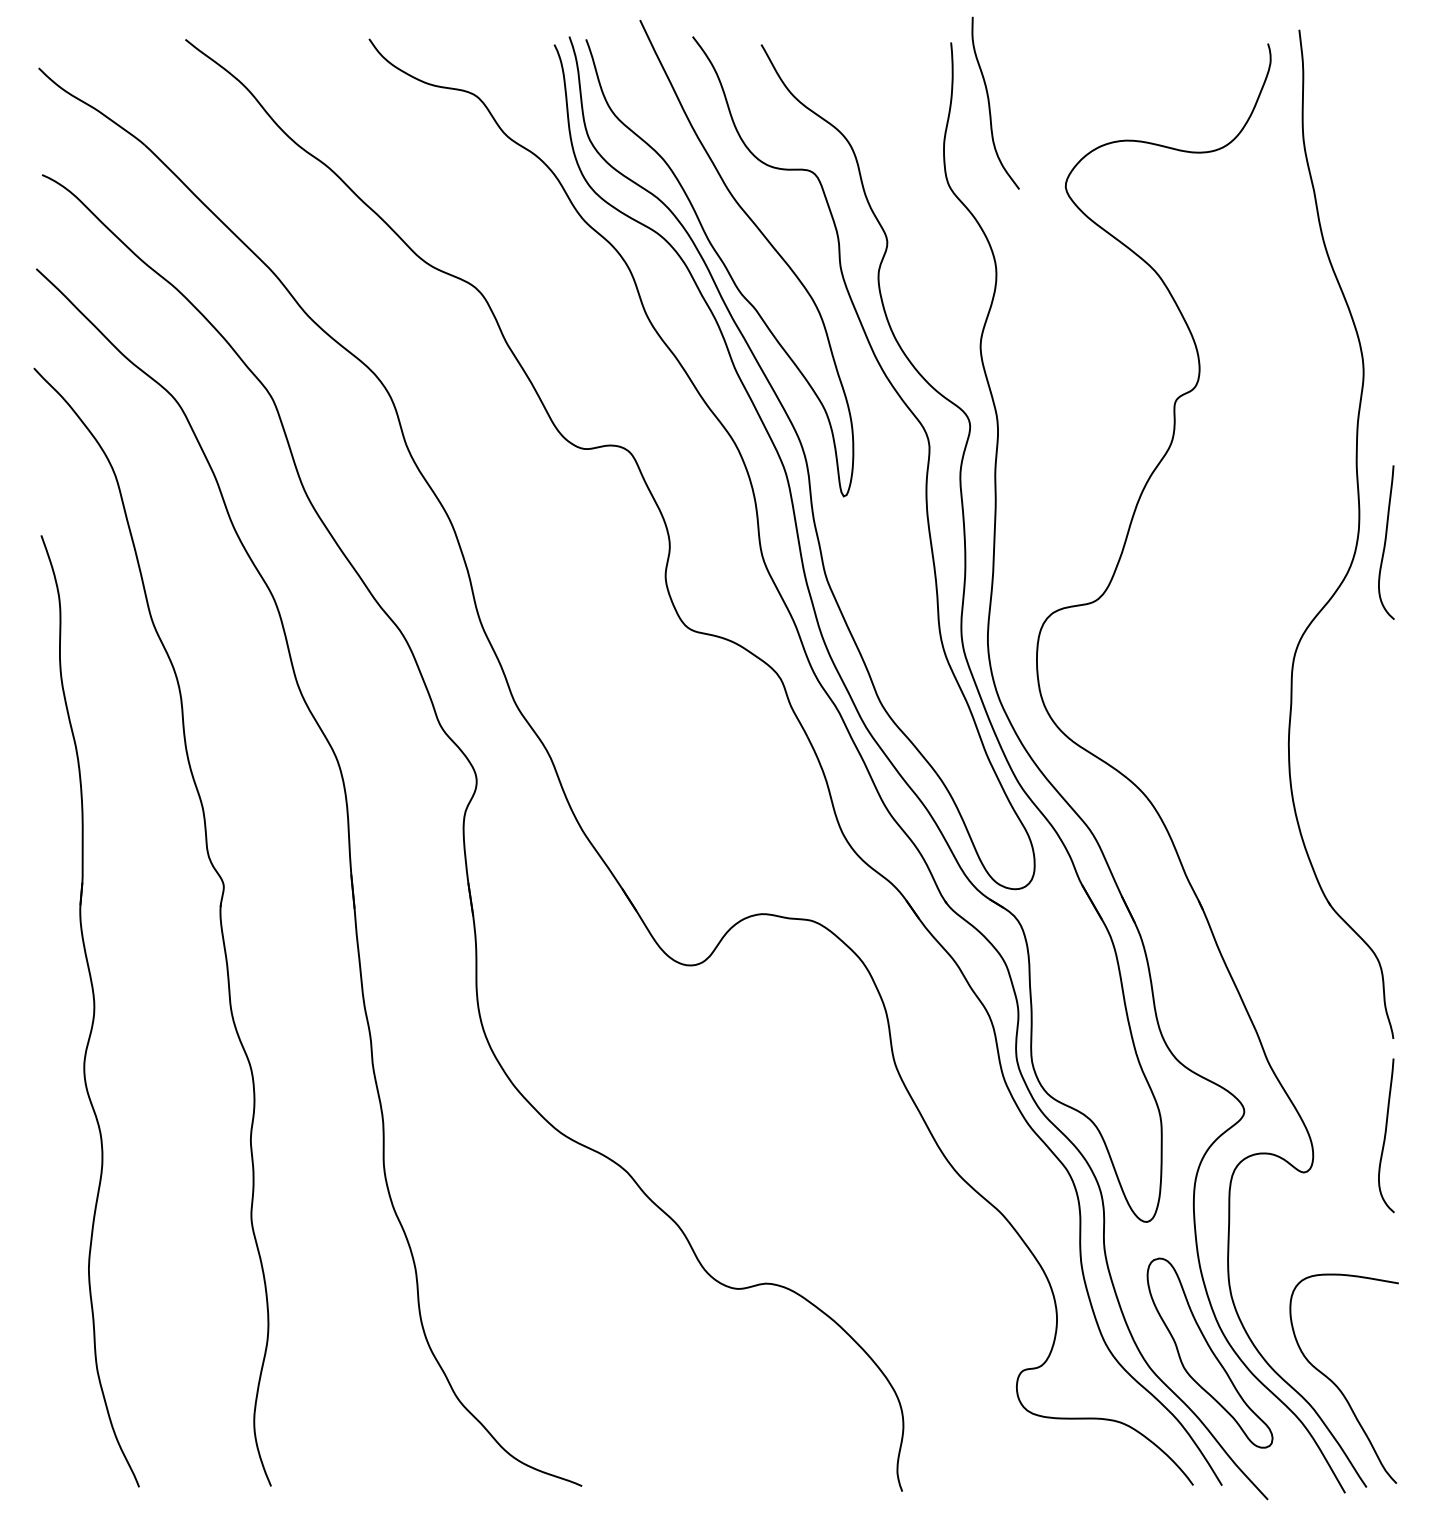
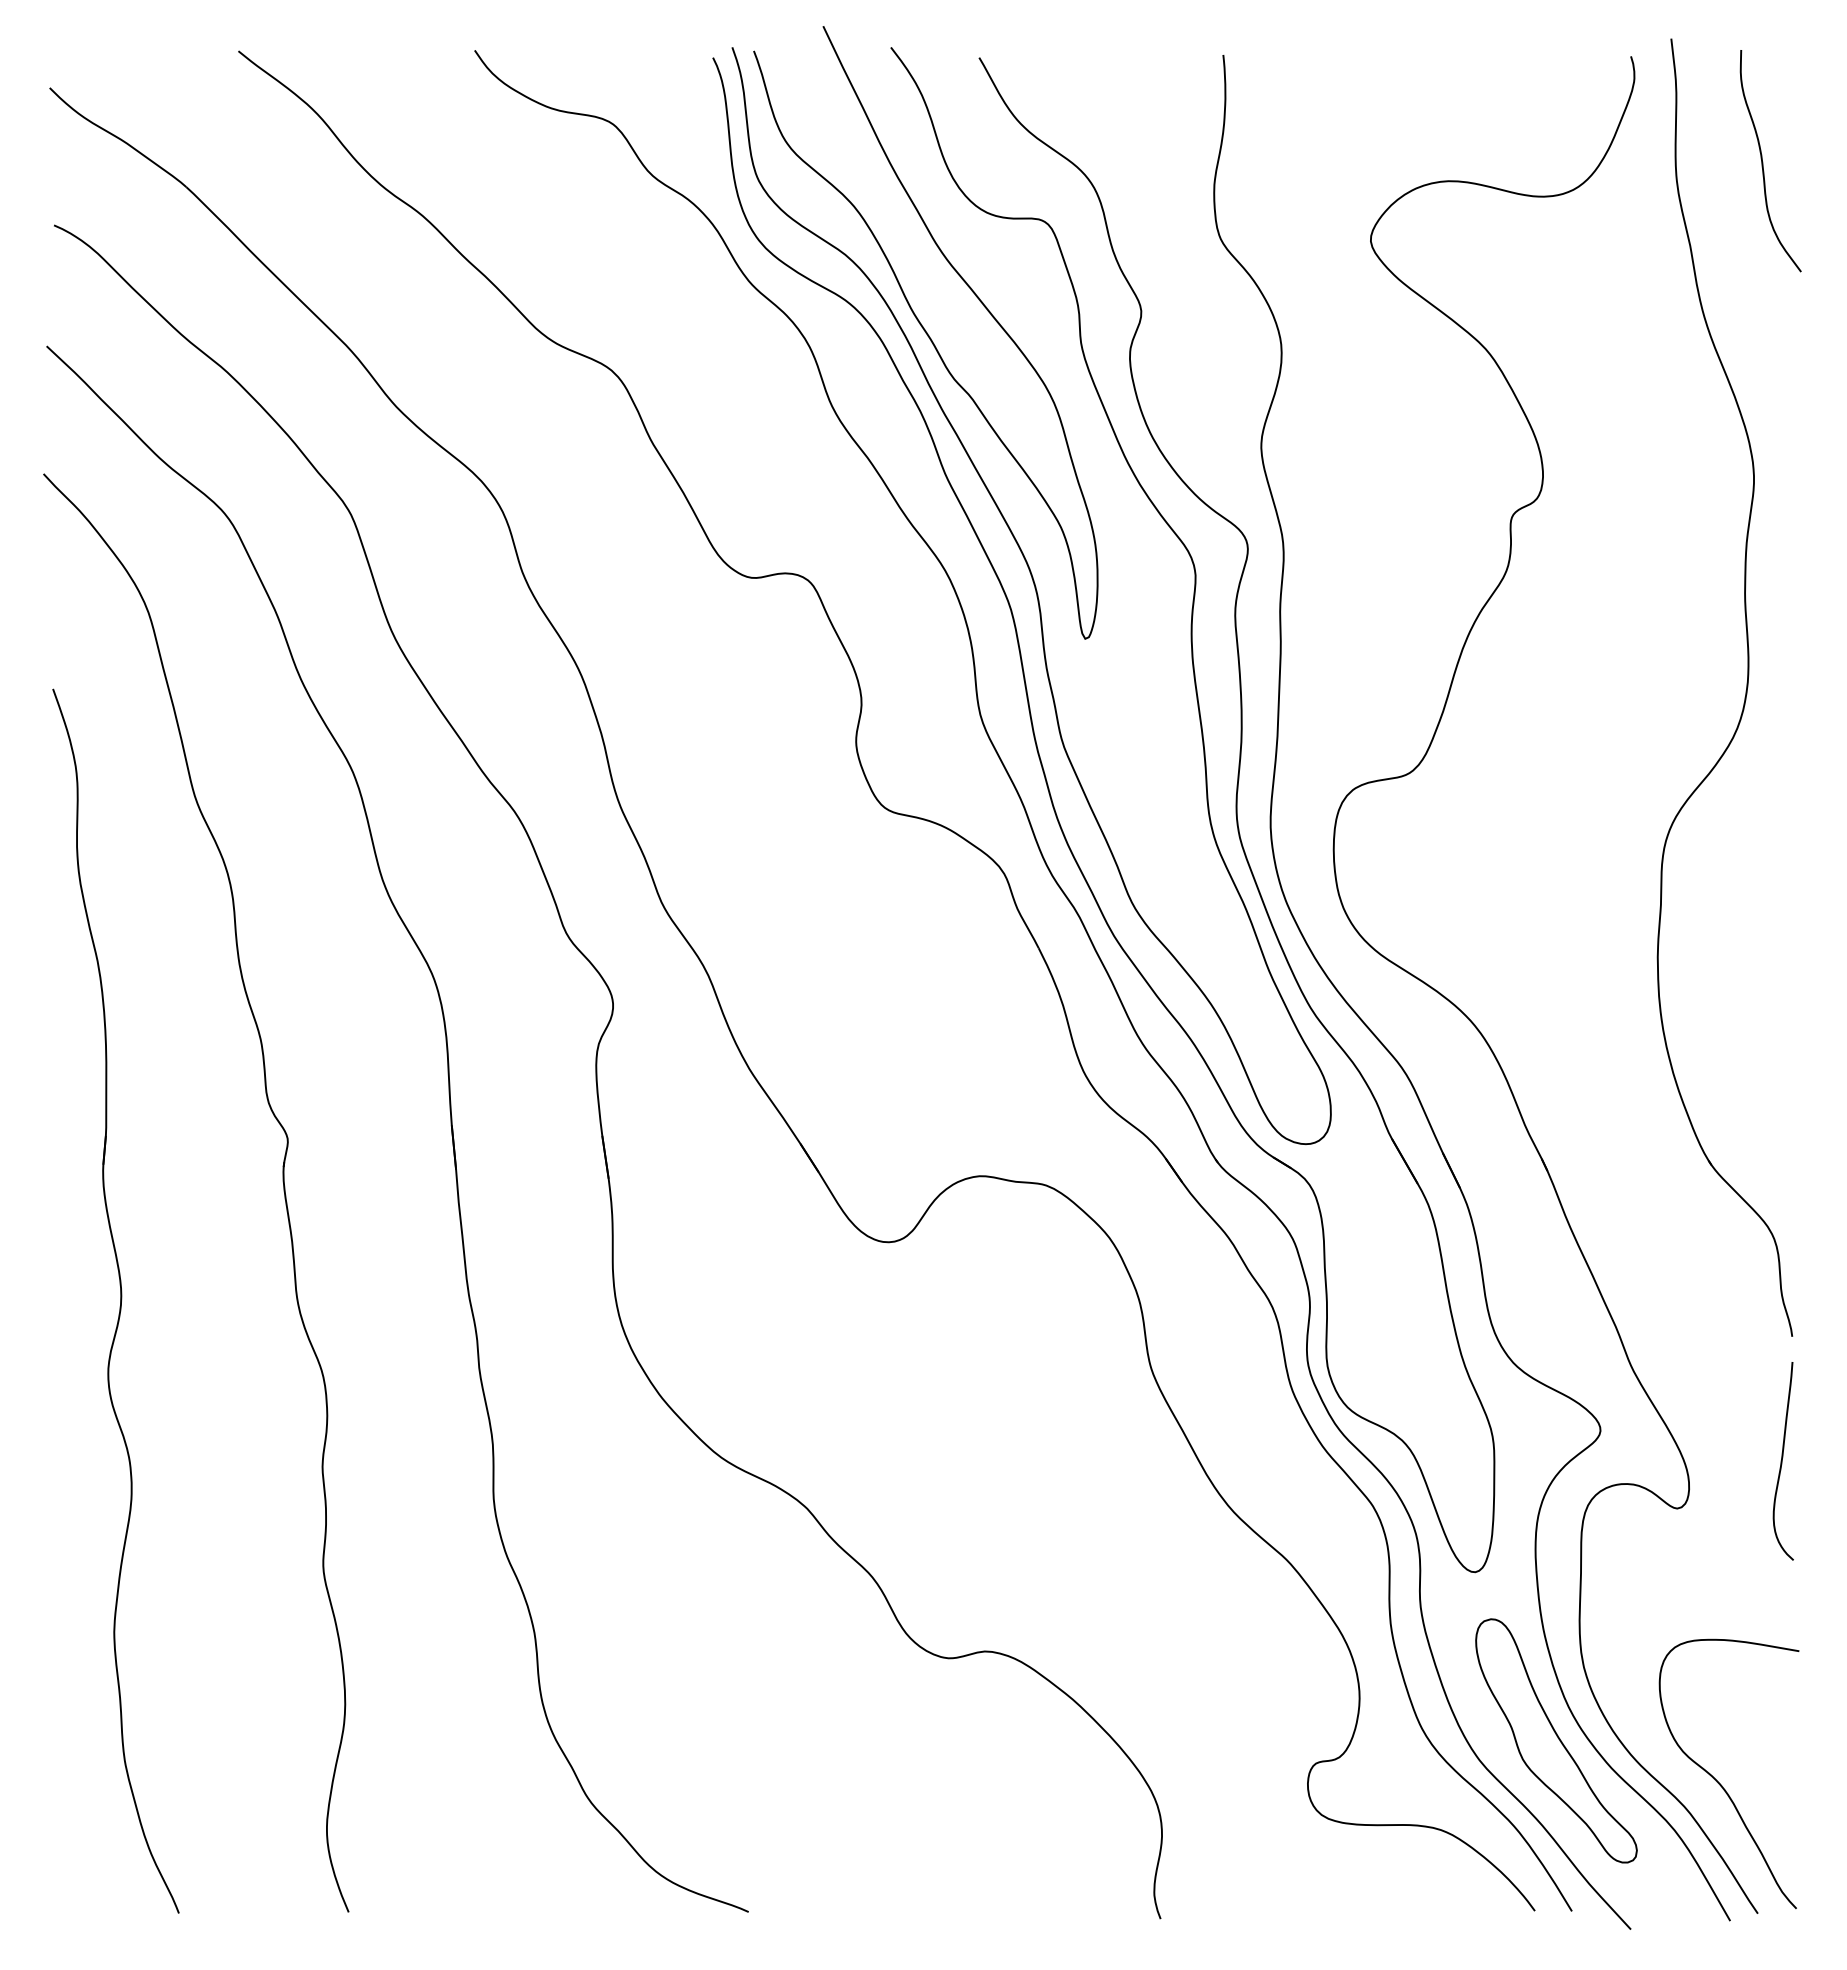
curve: (990, 104) -> (1763, 162), moved
curve: (1385, 542) -> (1782, 698), removed

